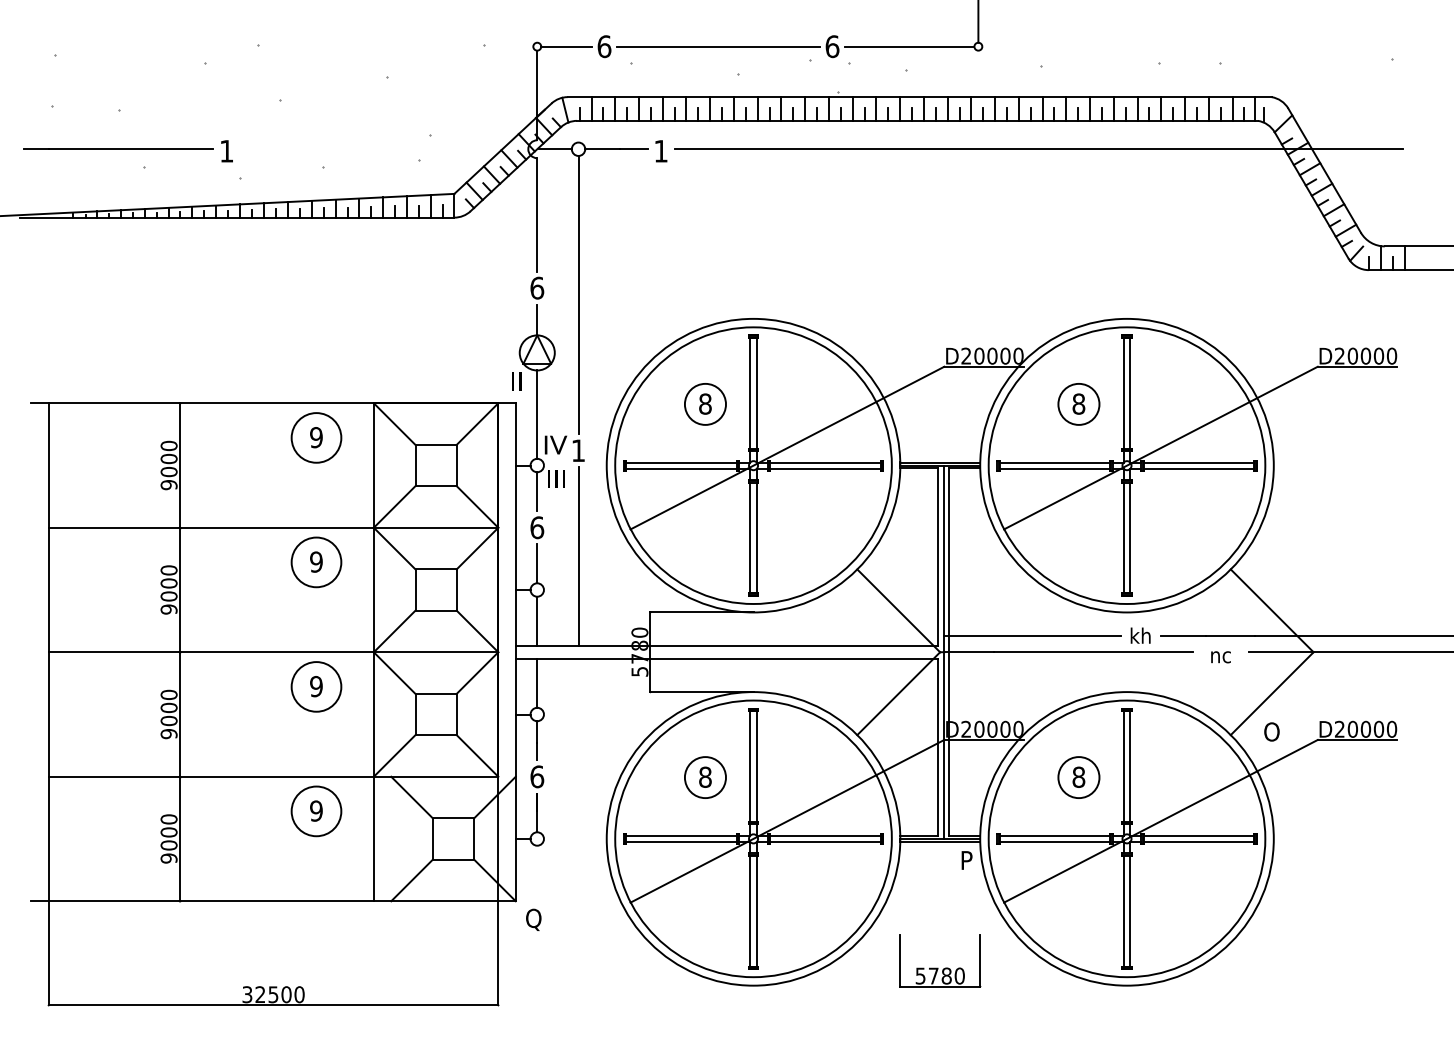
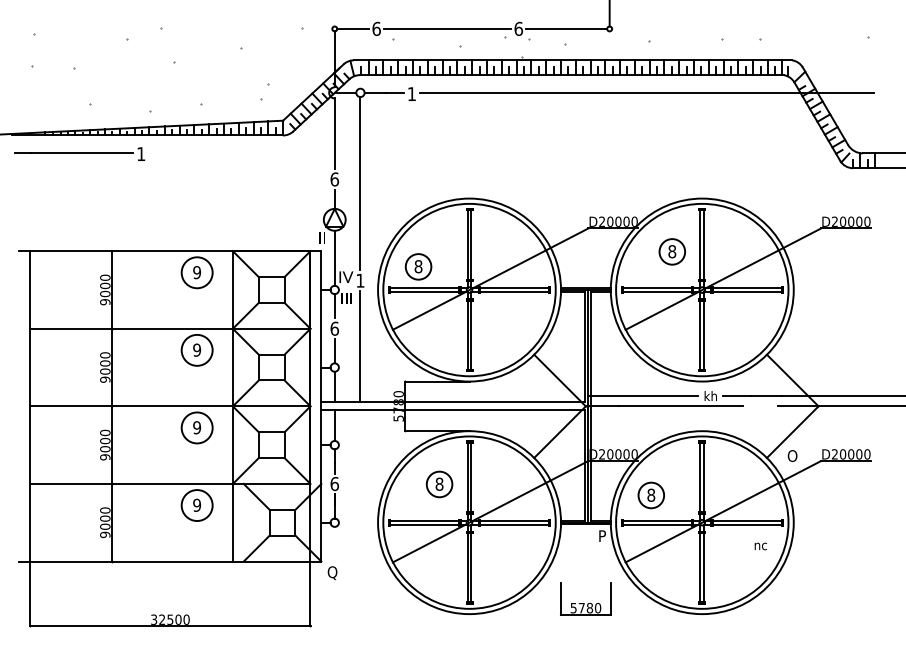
part: (127, 150) -> (79, 153), moved
part: (705, 403) -> (418, 266), moved
text: (1220, 657) -> (760, 546), moved
part: (1077, 777) -> (650, 495), moved

